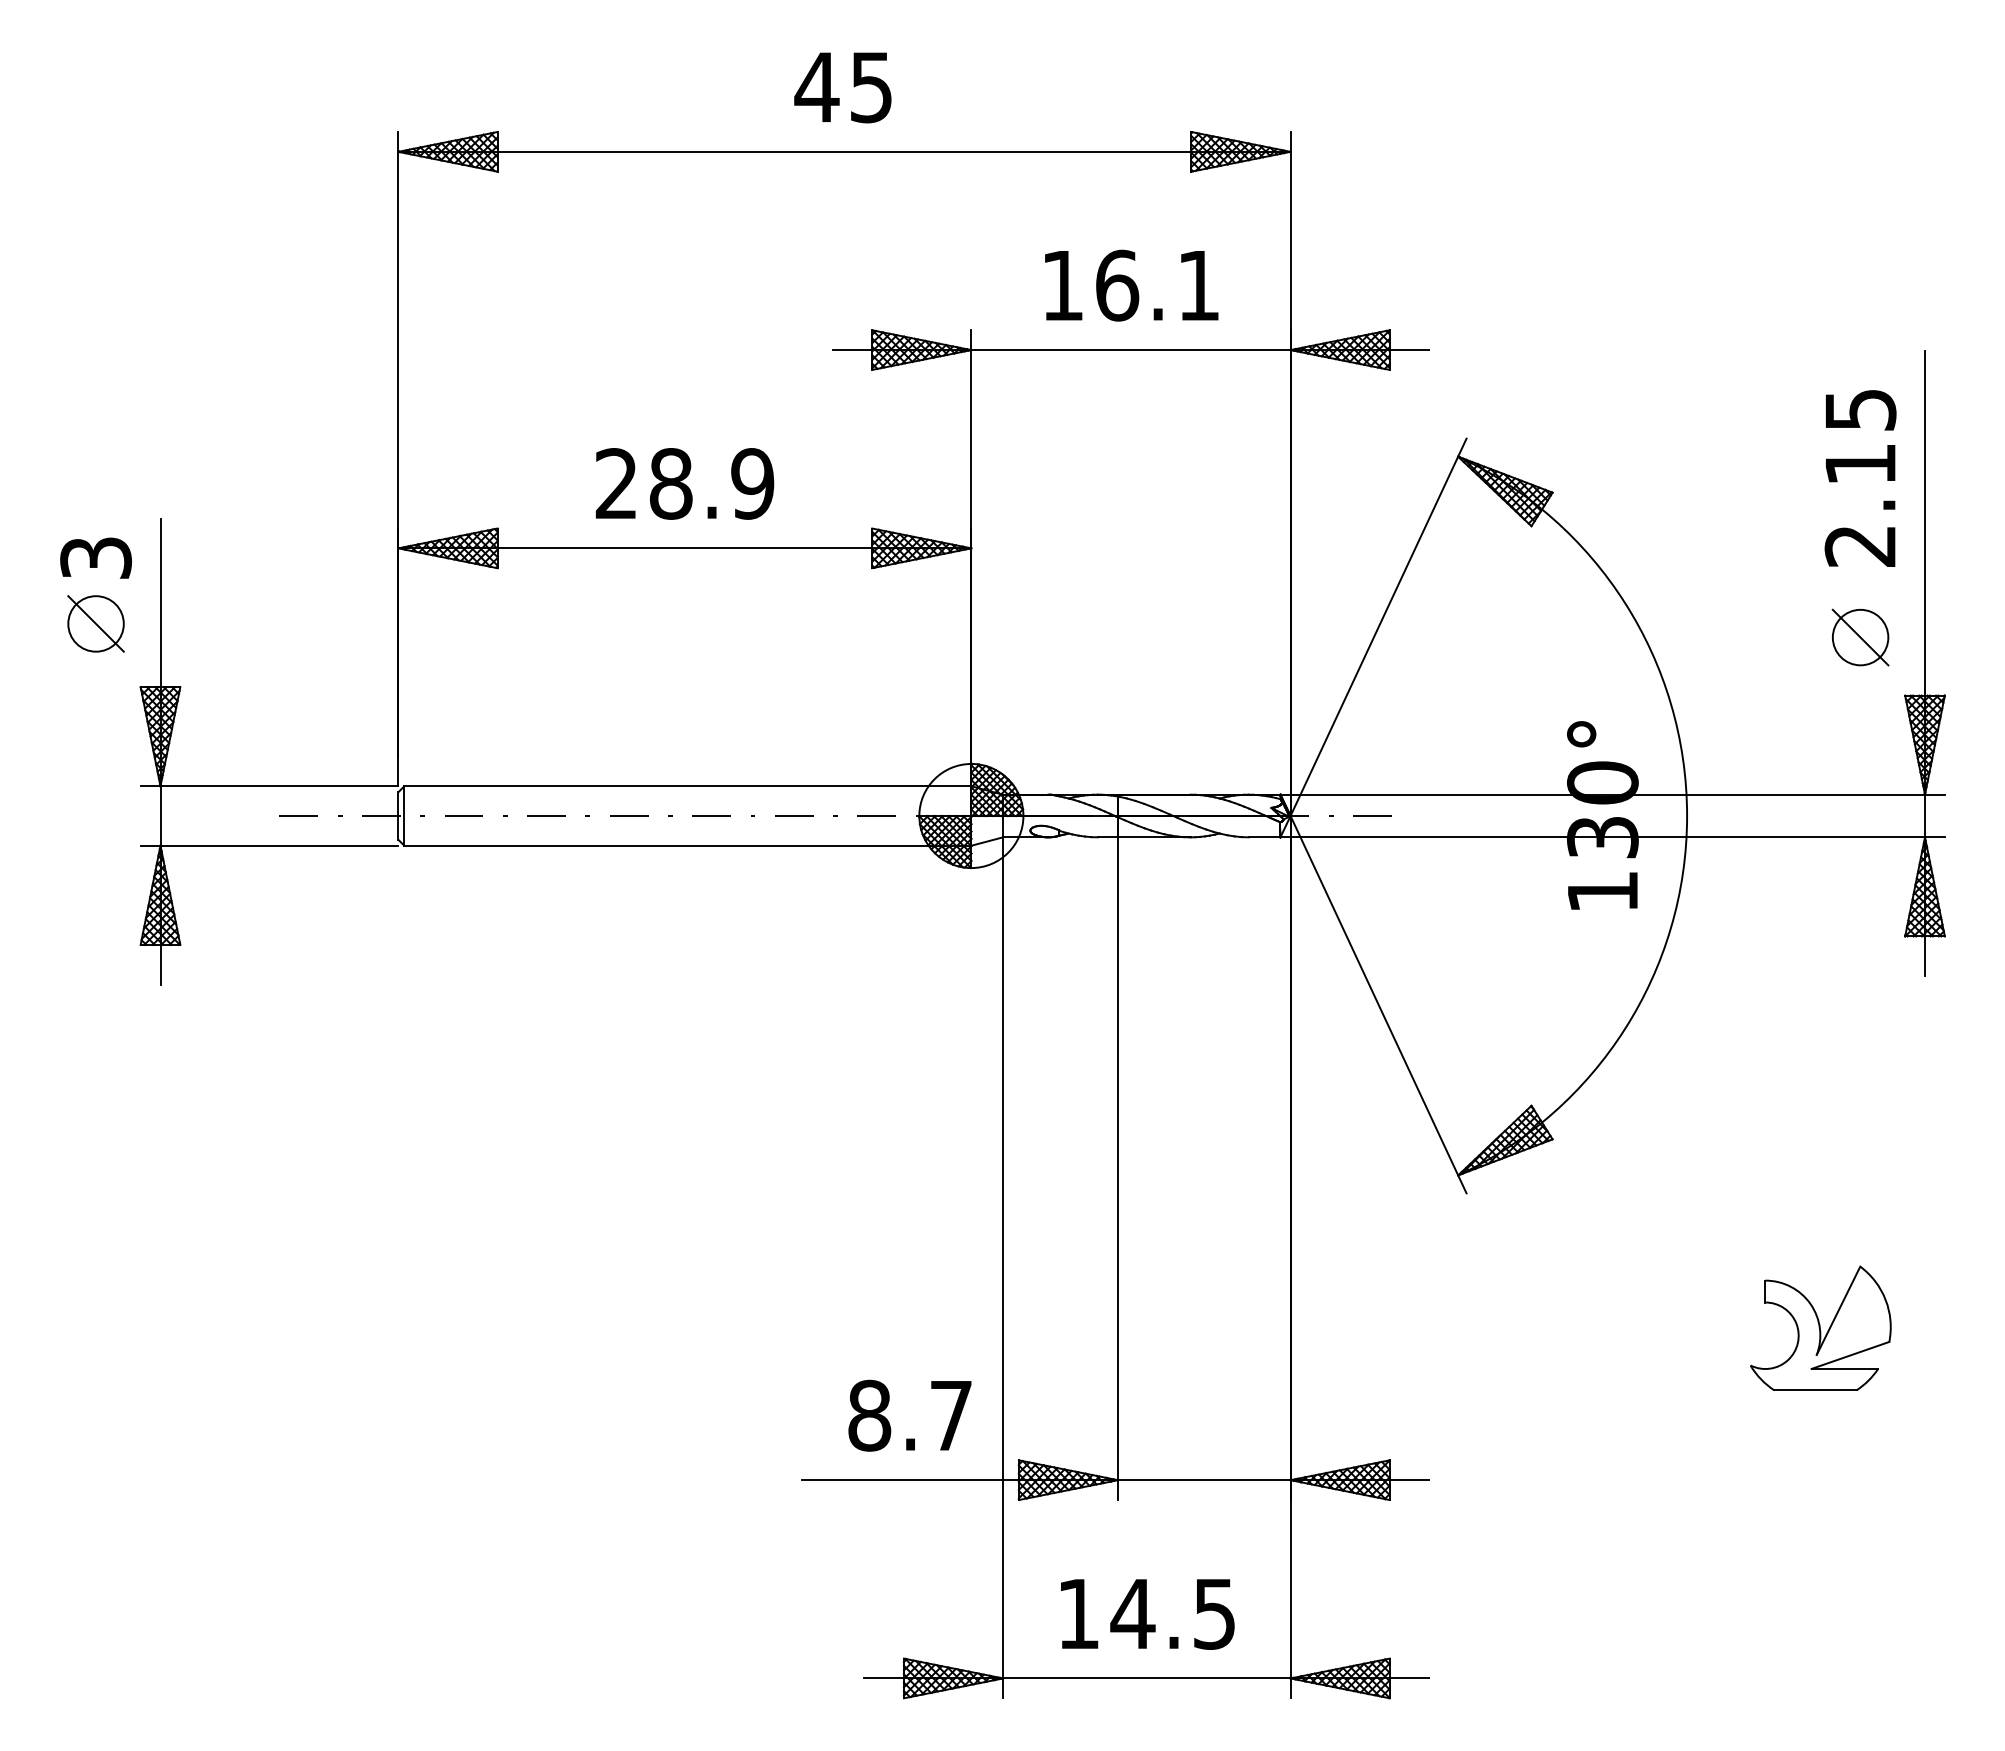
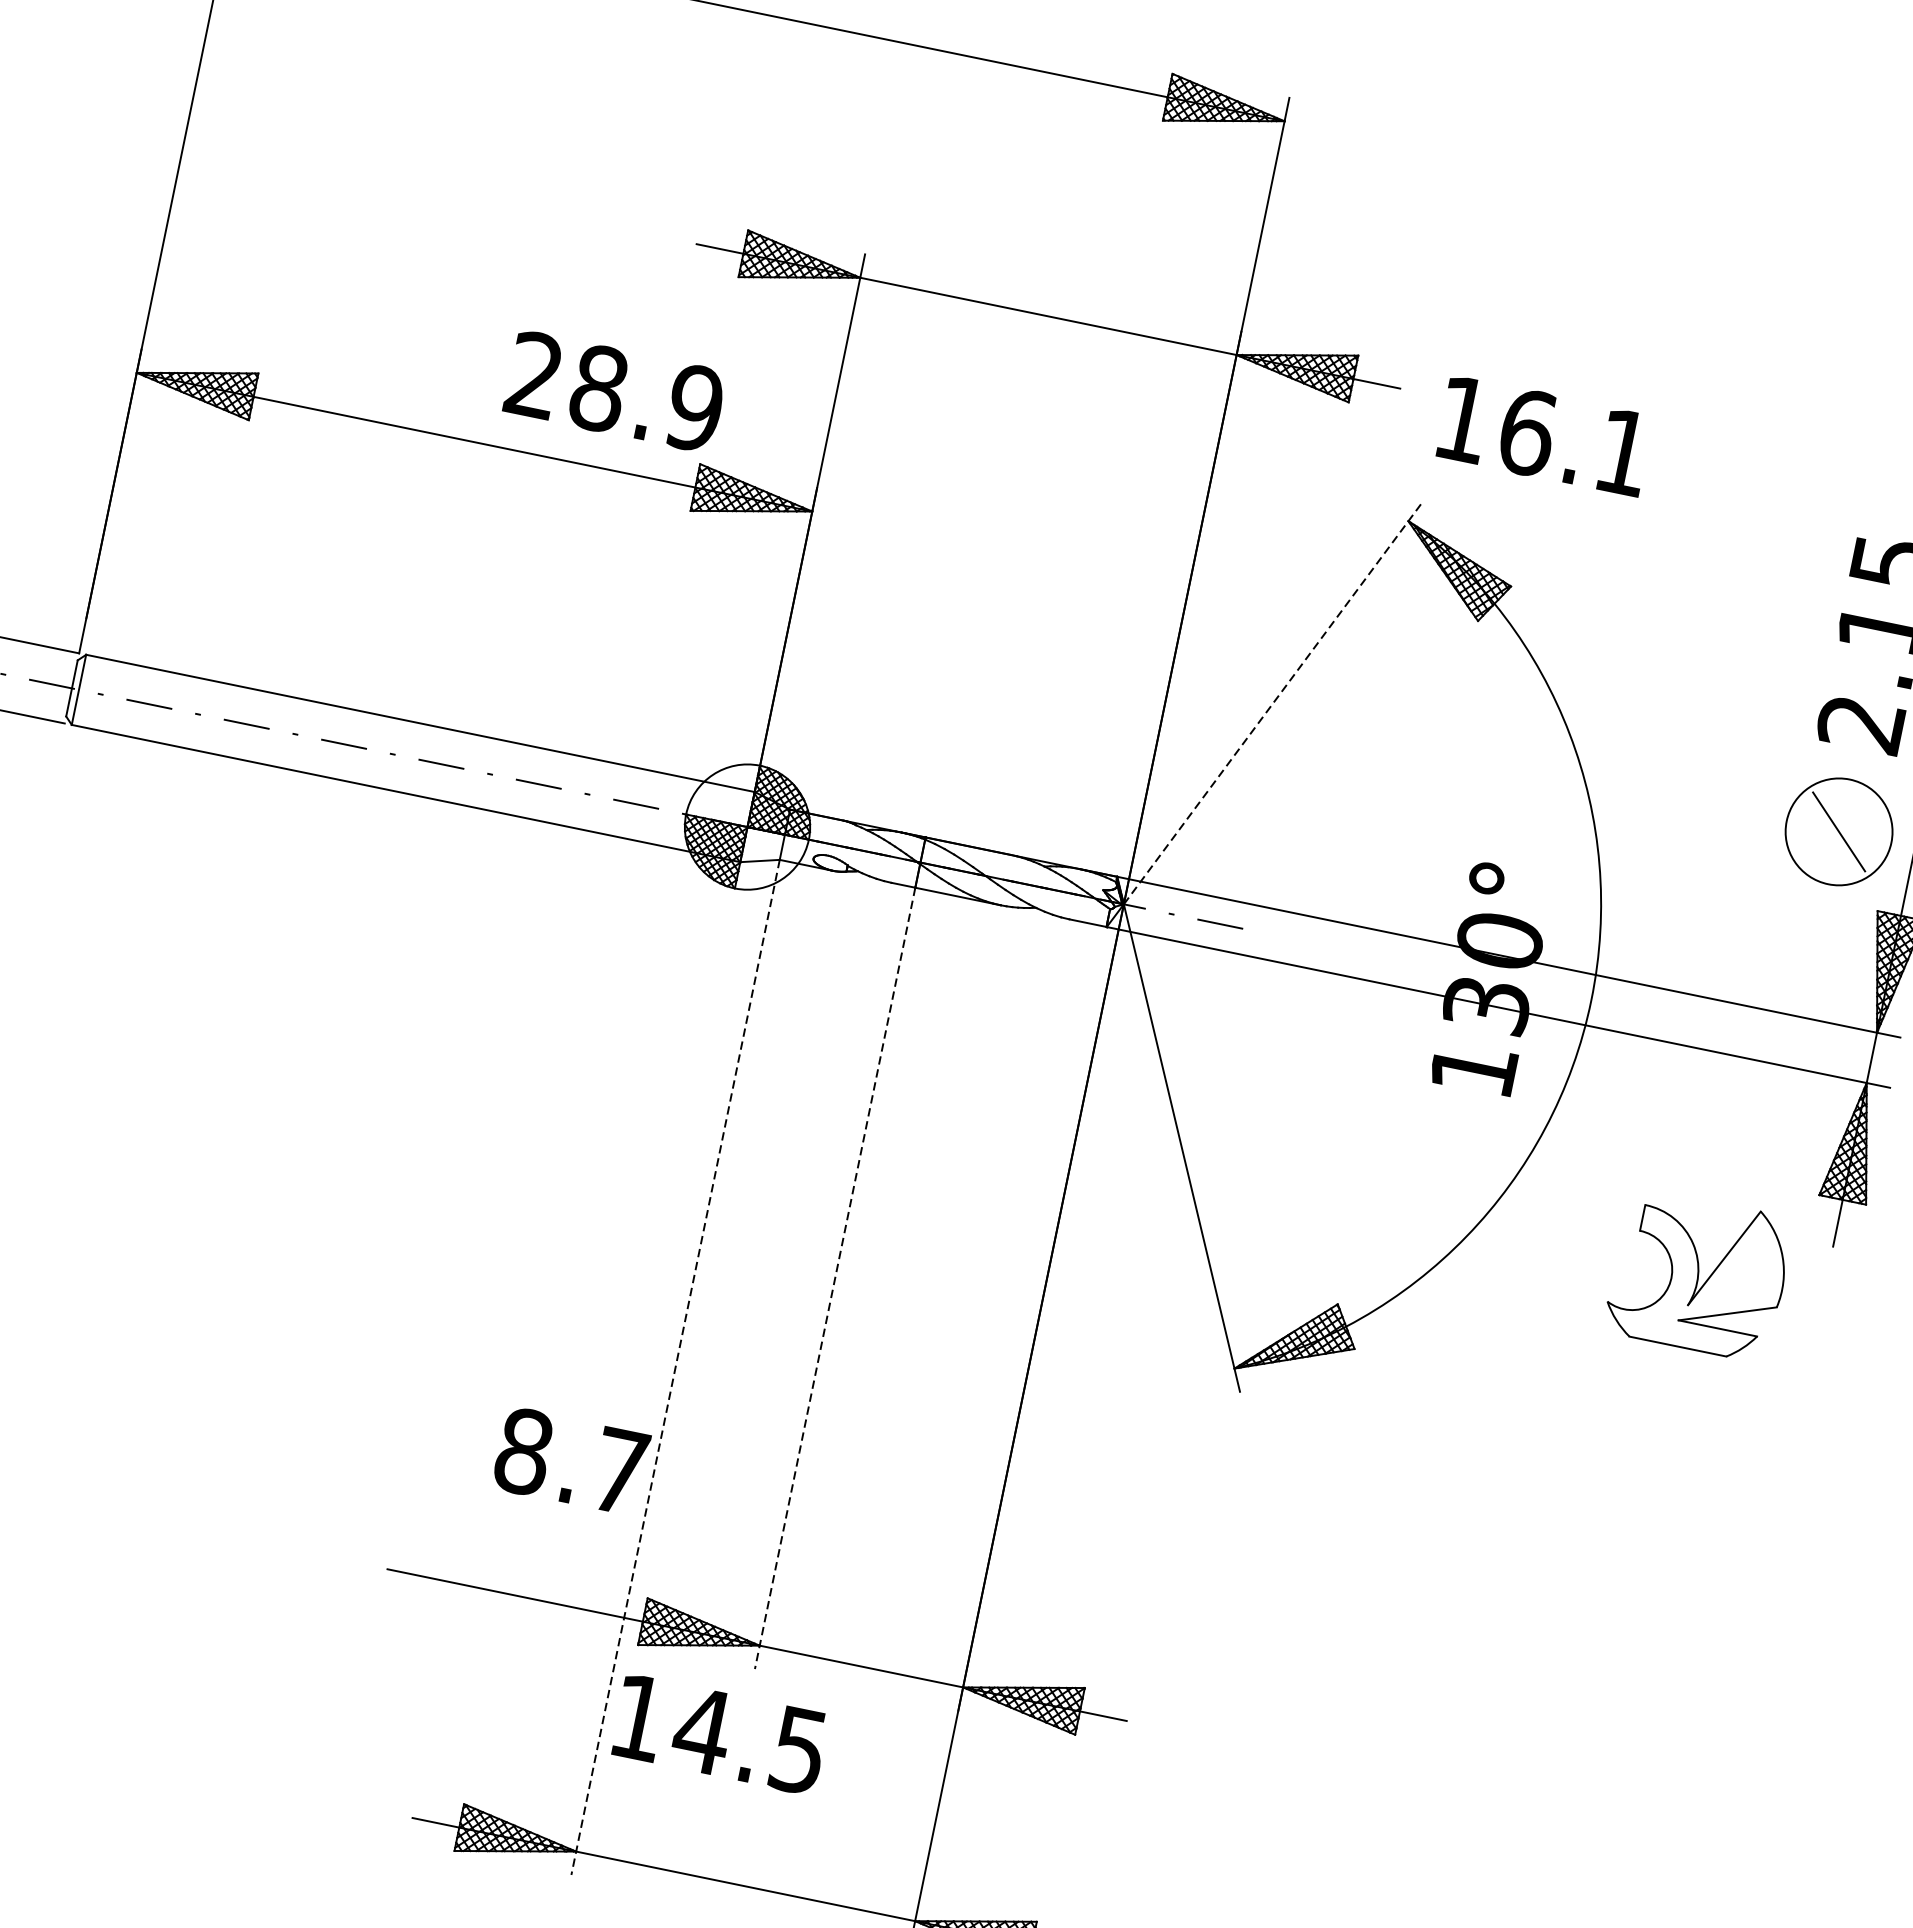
text: (1131, 285) -> (1544, 435), moved
text: (685, 483) -> (615, 391), moved
line: (1378, 626) -> (1273, 702), solid -> dashed
circle: (1860, 637) -> (1839, 831), size x1.6
line: (1118, 1169) -> (835, 1279), solid -> dashed
line: (1003, 1268) -> (675, 1368), solid -> dashed
part: (1820, 1327) -> (1699, 1273), moved
text: (909, 1415) -> (570, 1461), moved
text: (1147, 1614) -> (719, 1734), moved

